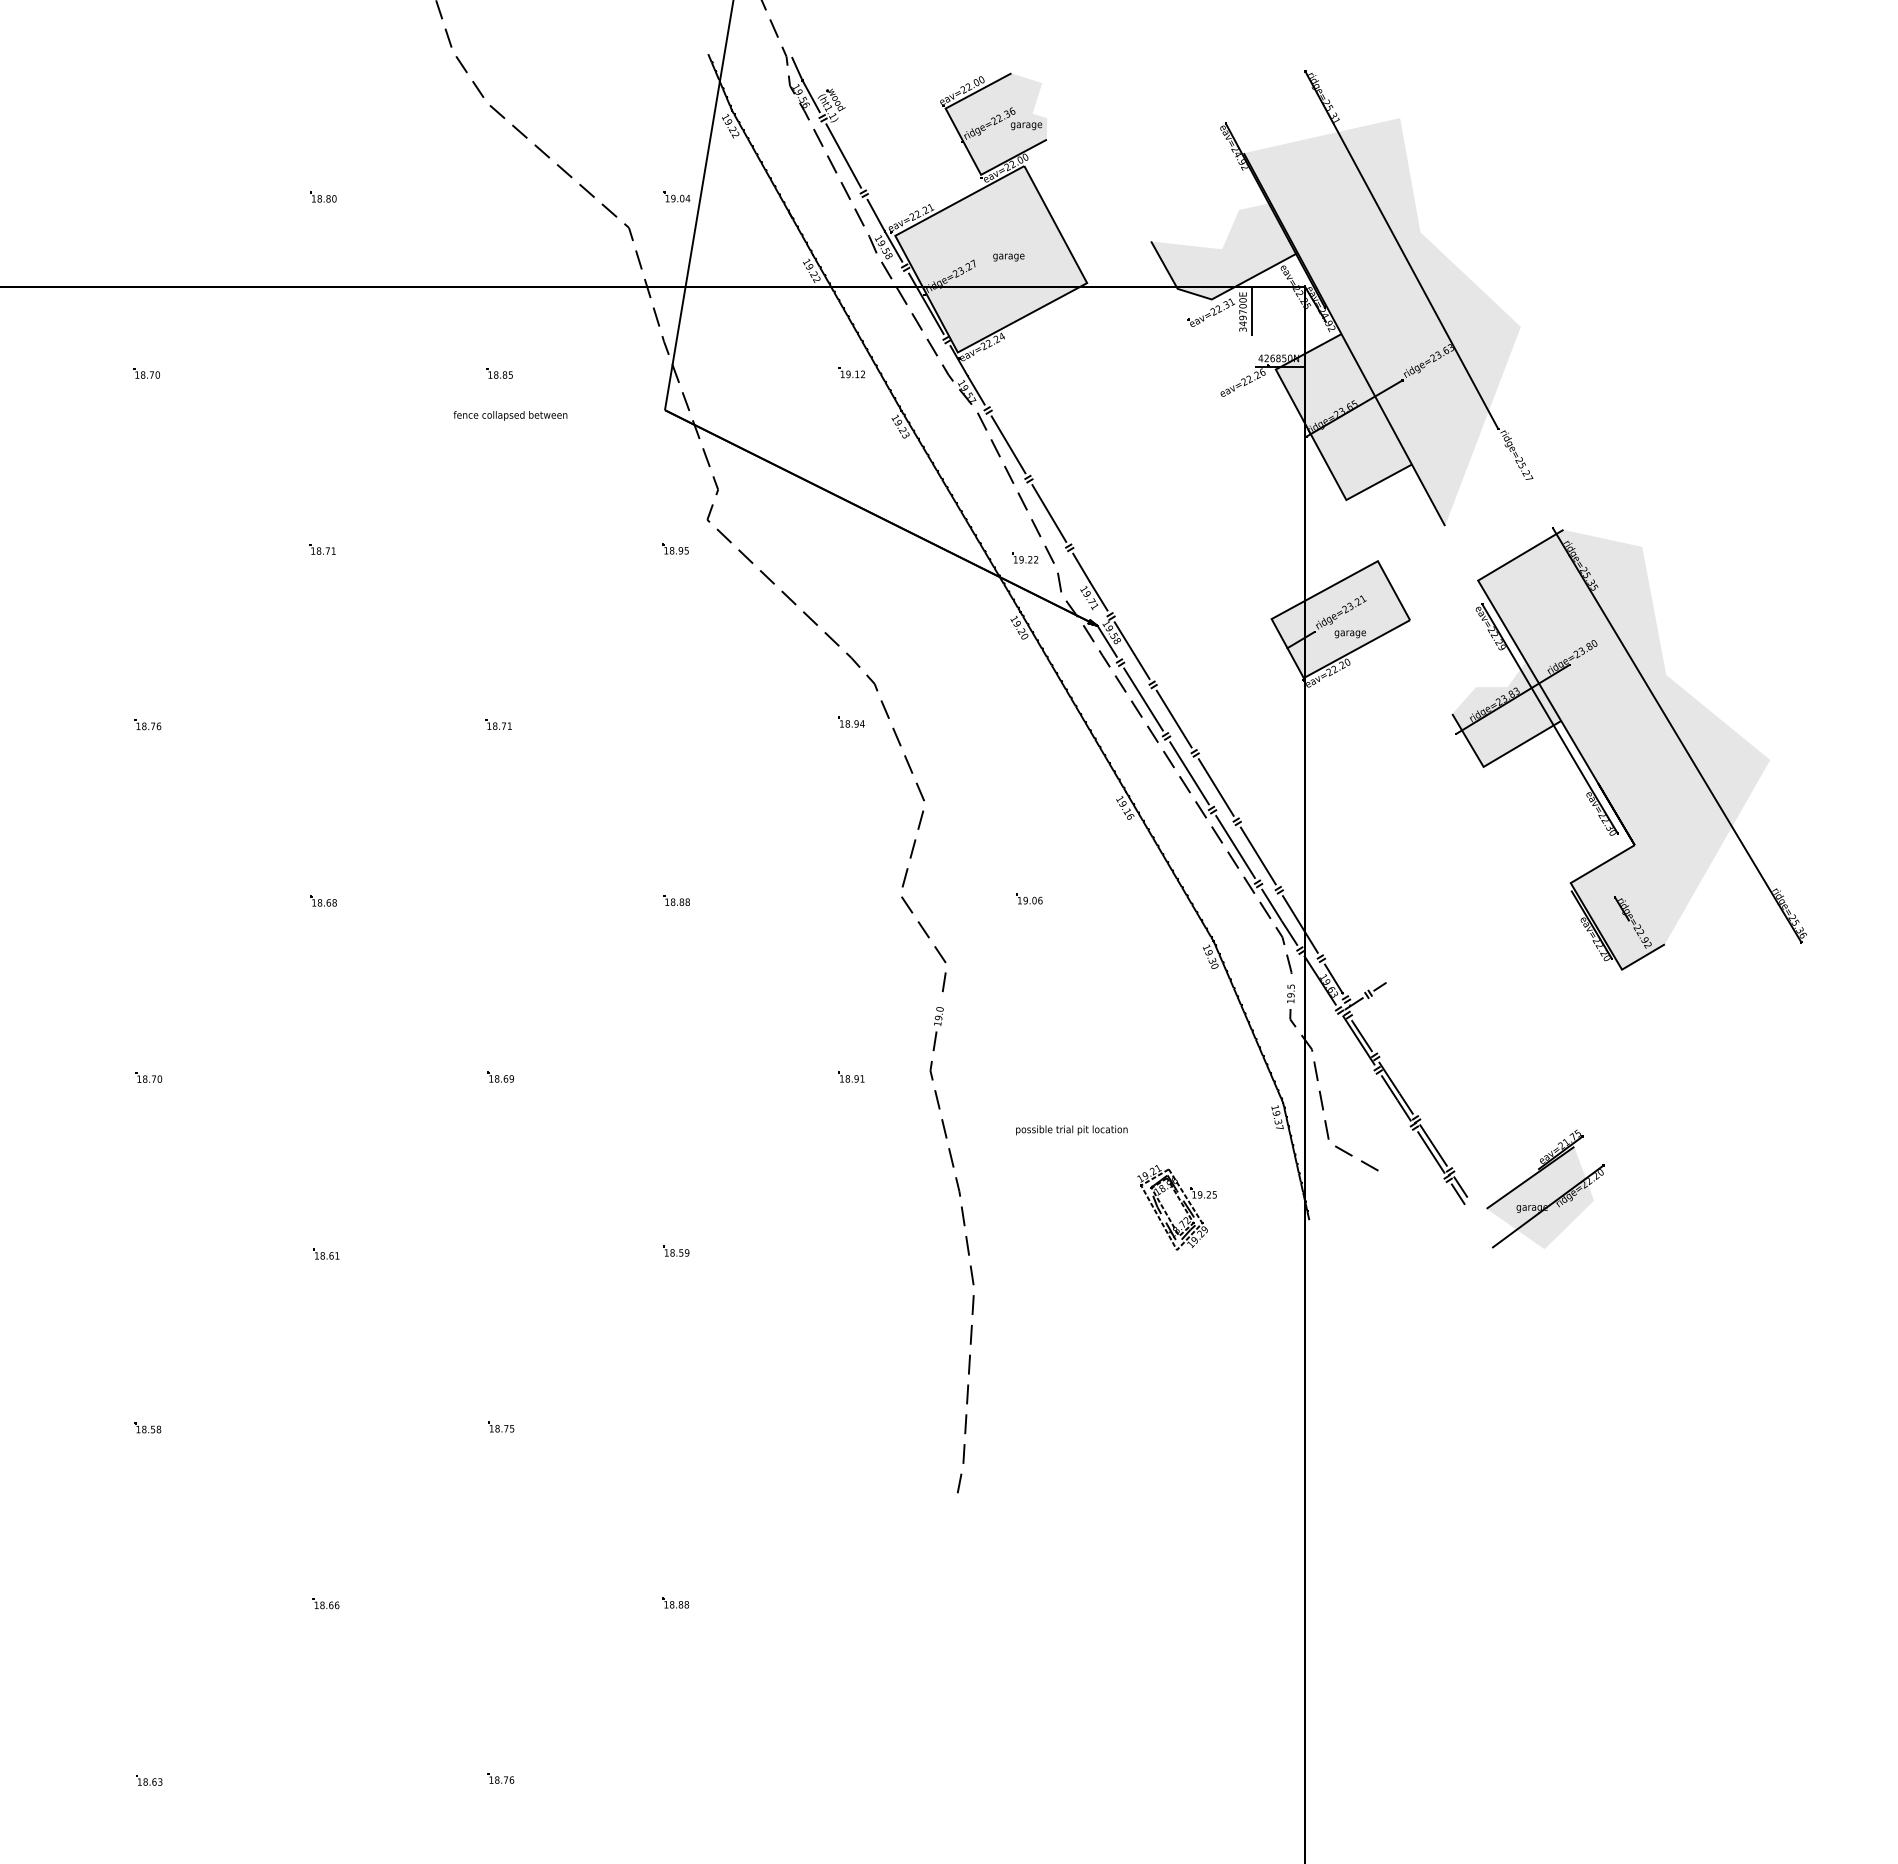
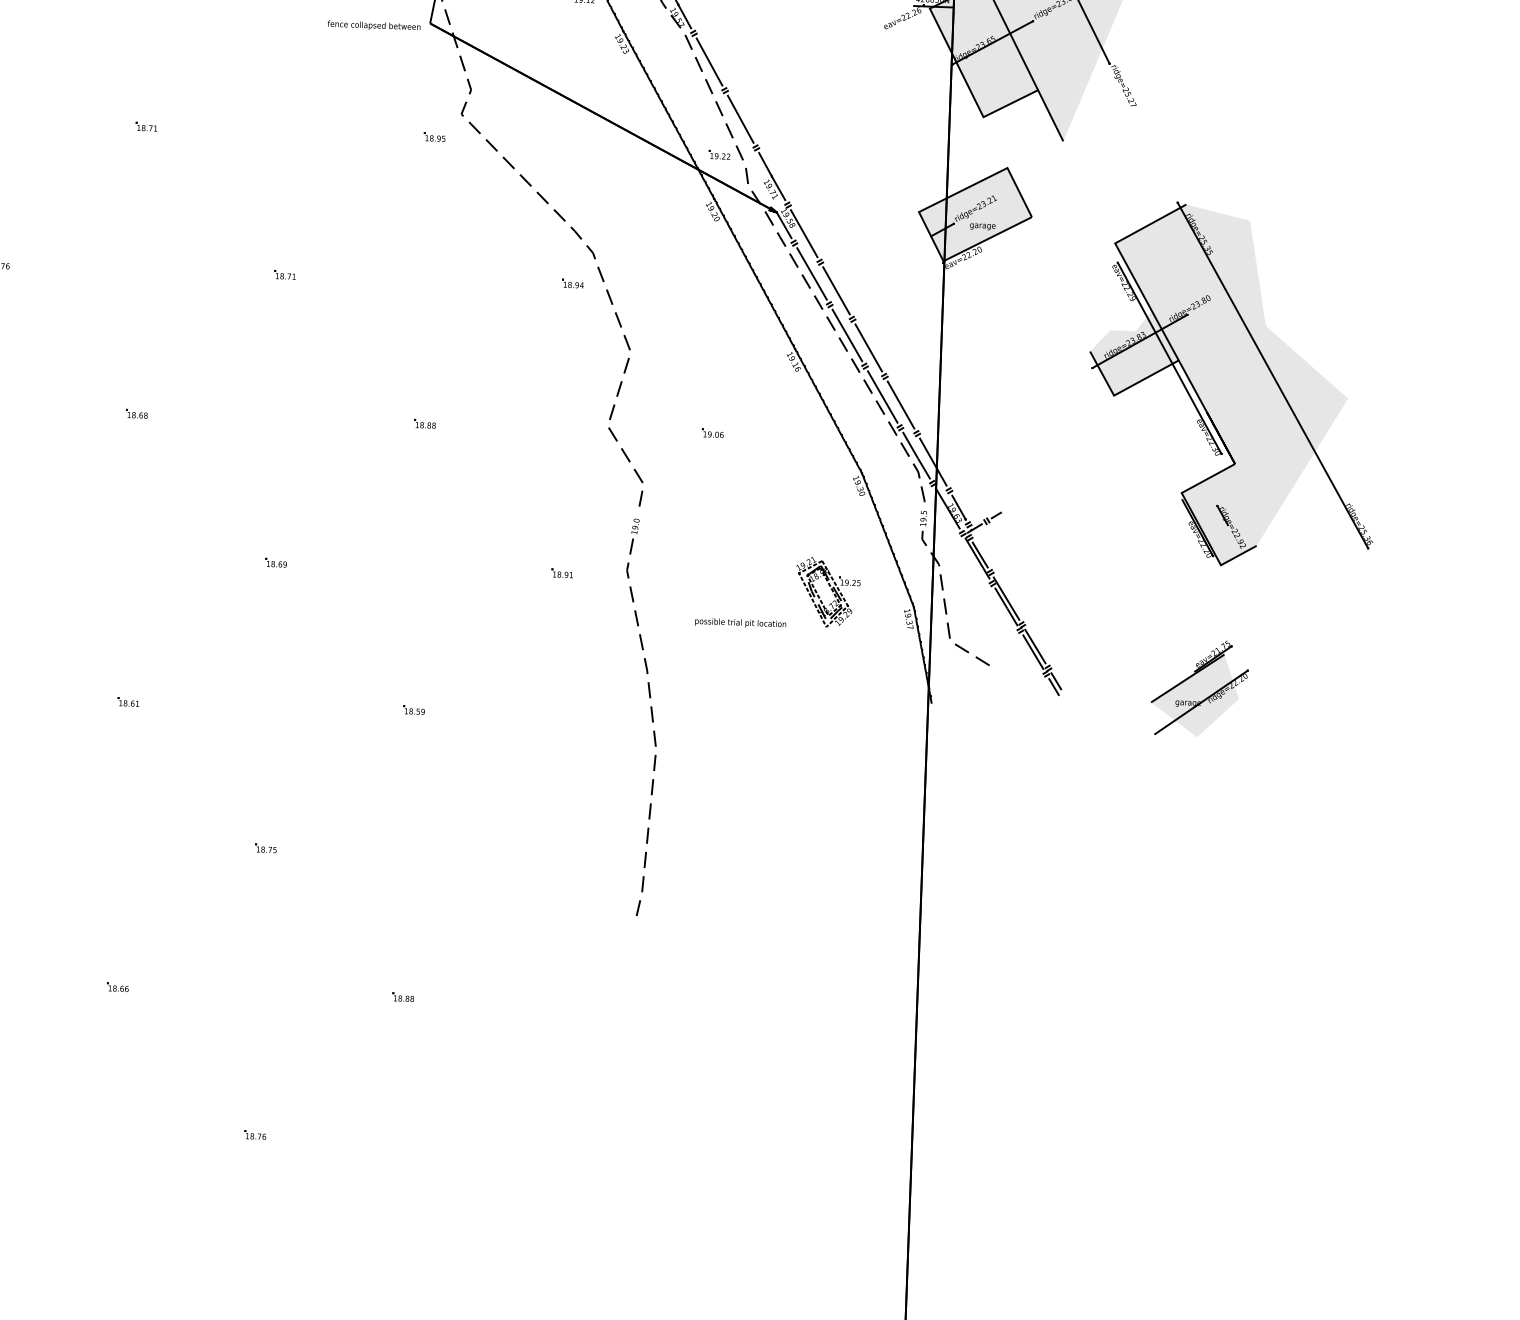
text: (510, 415) -> (374, 25), moved
part: (1590, 767) -> (1201, 399), moved
part: (1552, 1201) -> (1205, 698), moved
part: (1176, 1207) -> (827, 592), moved

